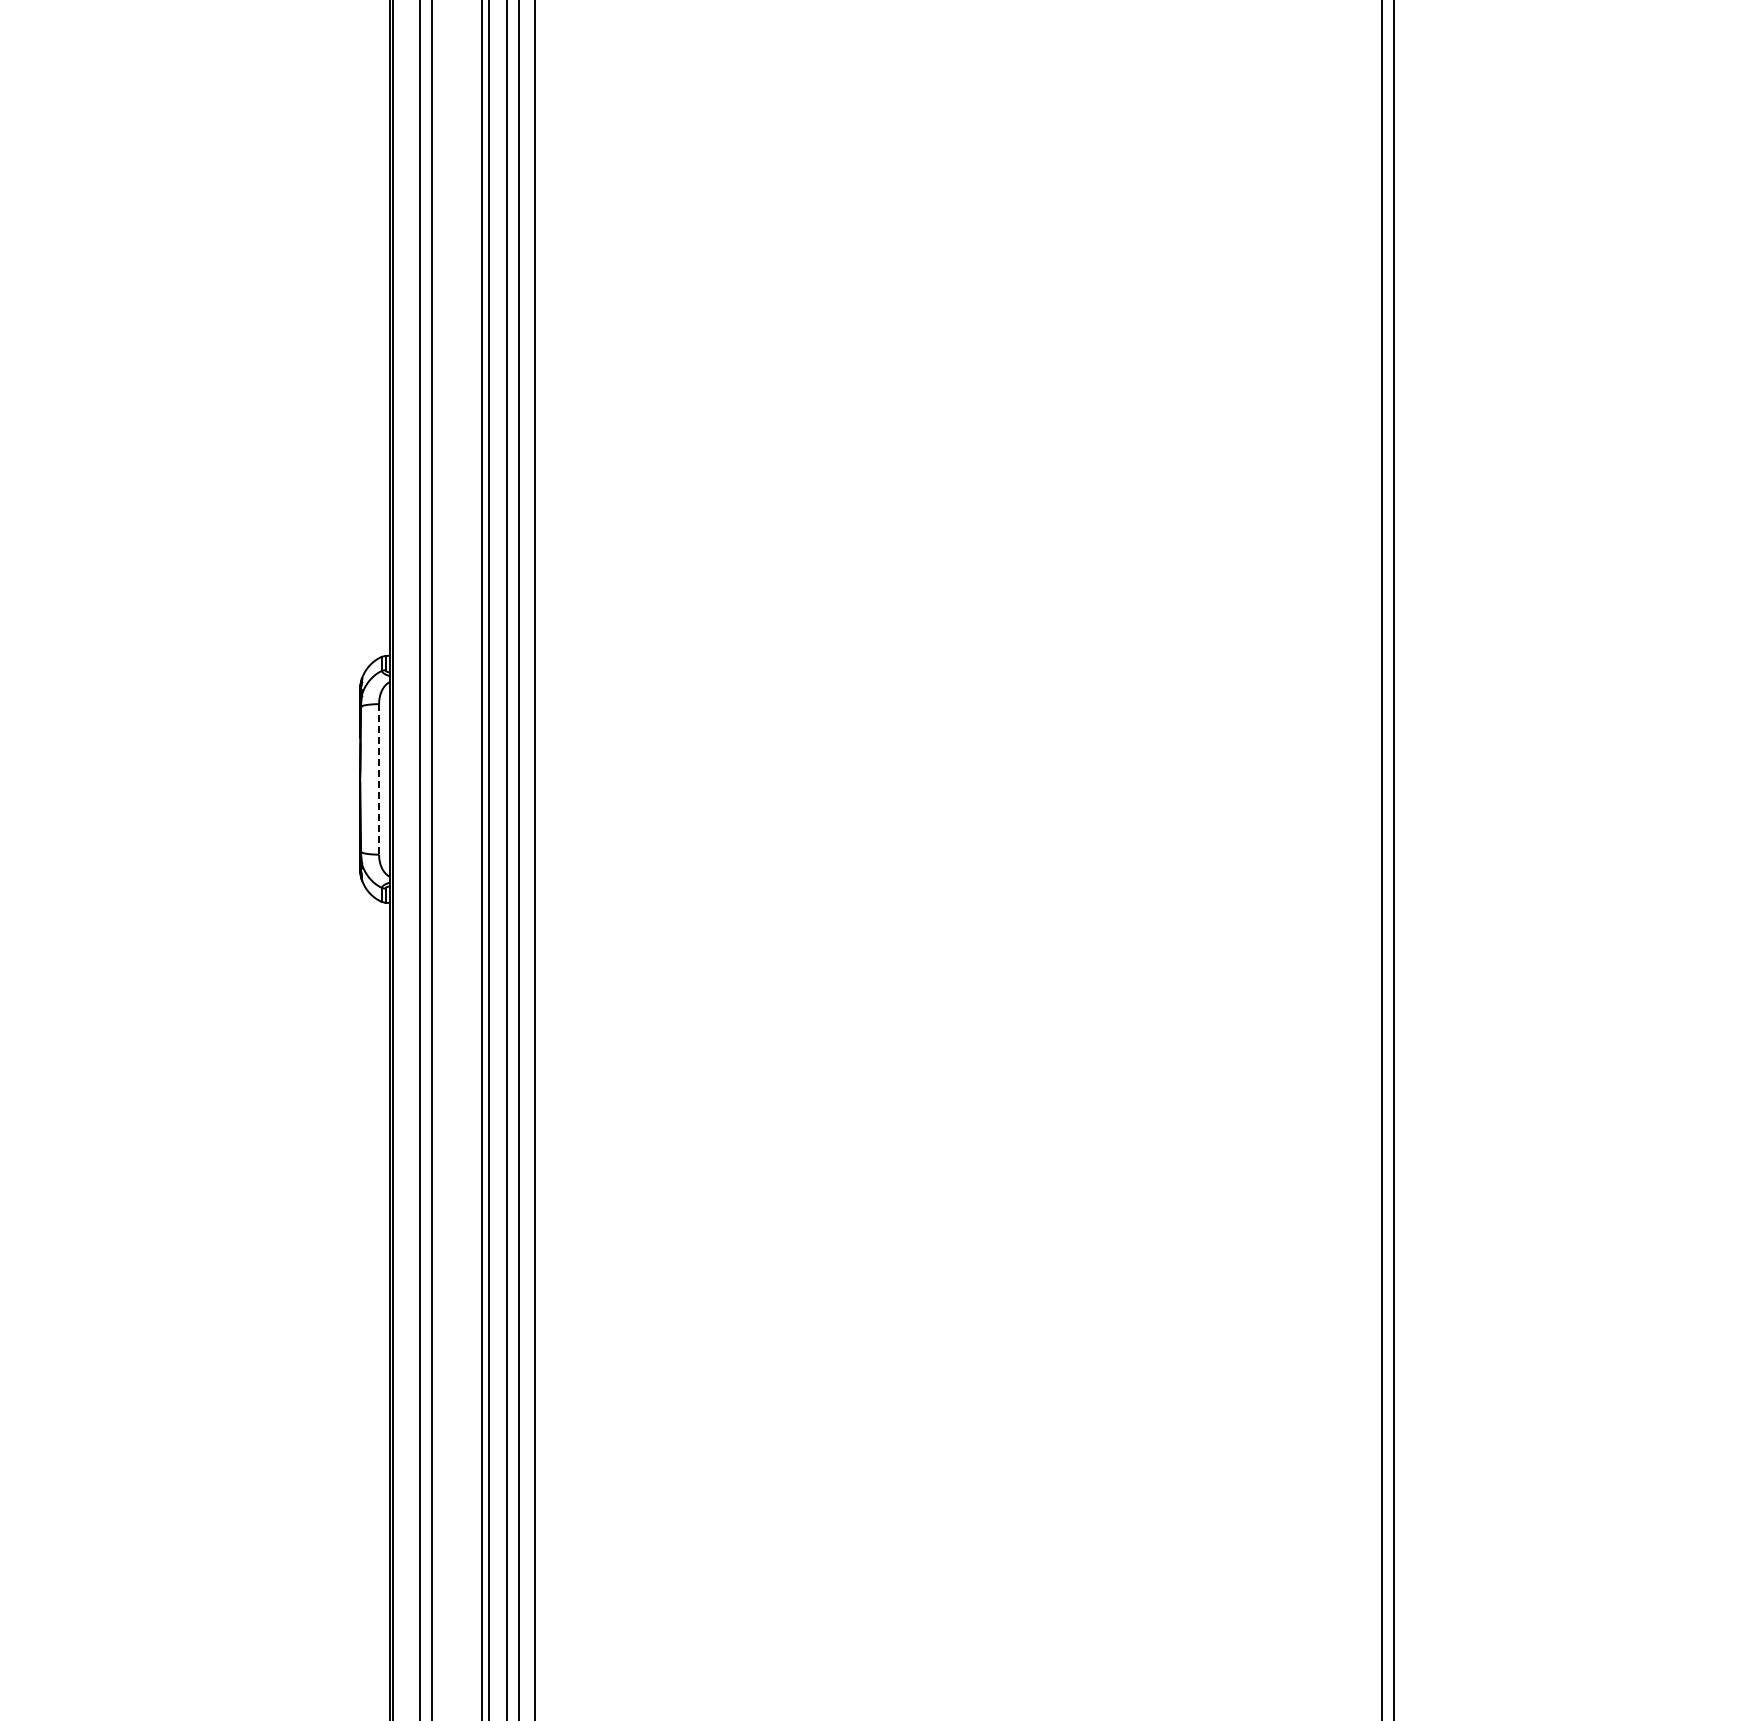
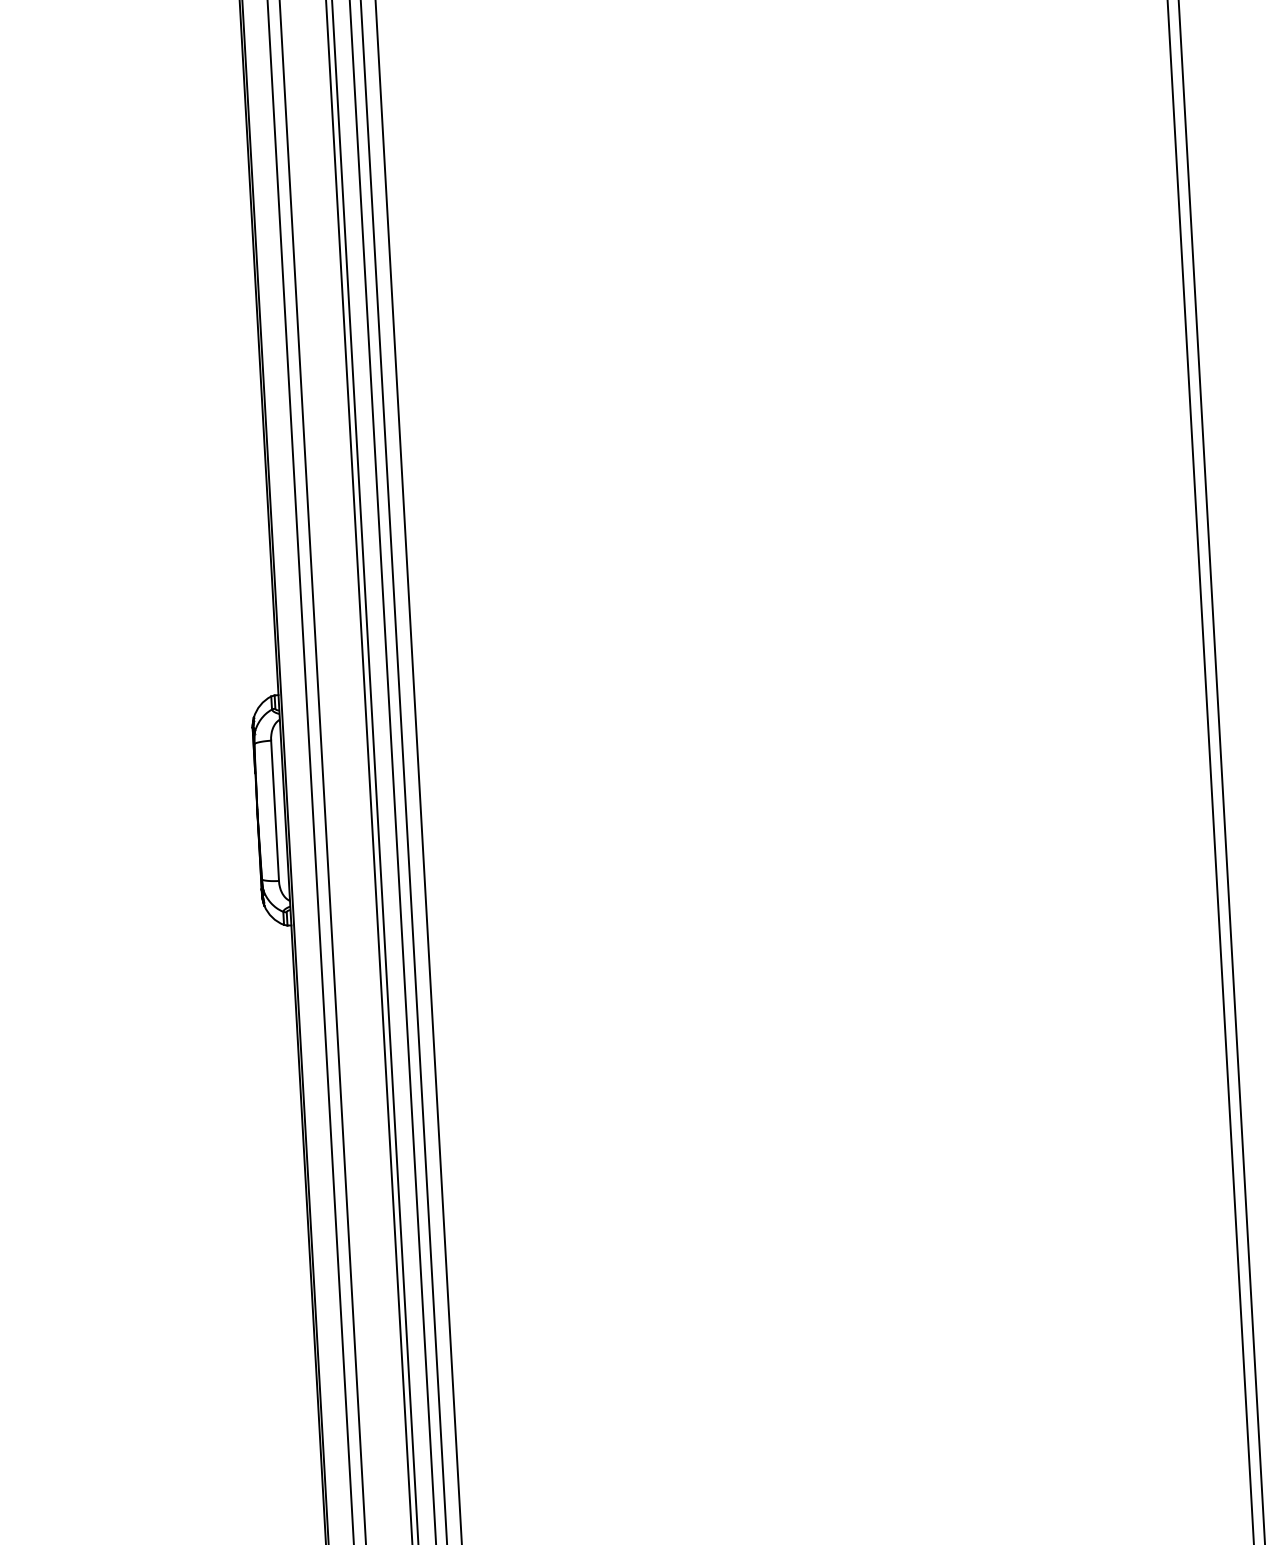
line: (379, 779) -> (275, 810), dashed -> solid

